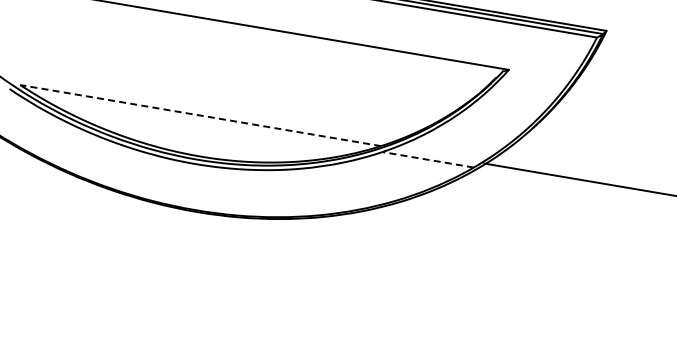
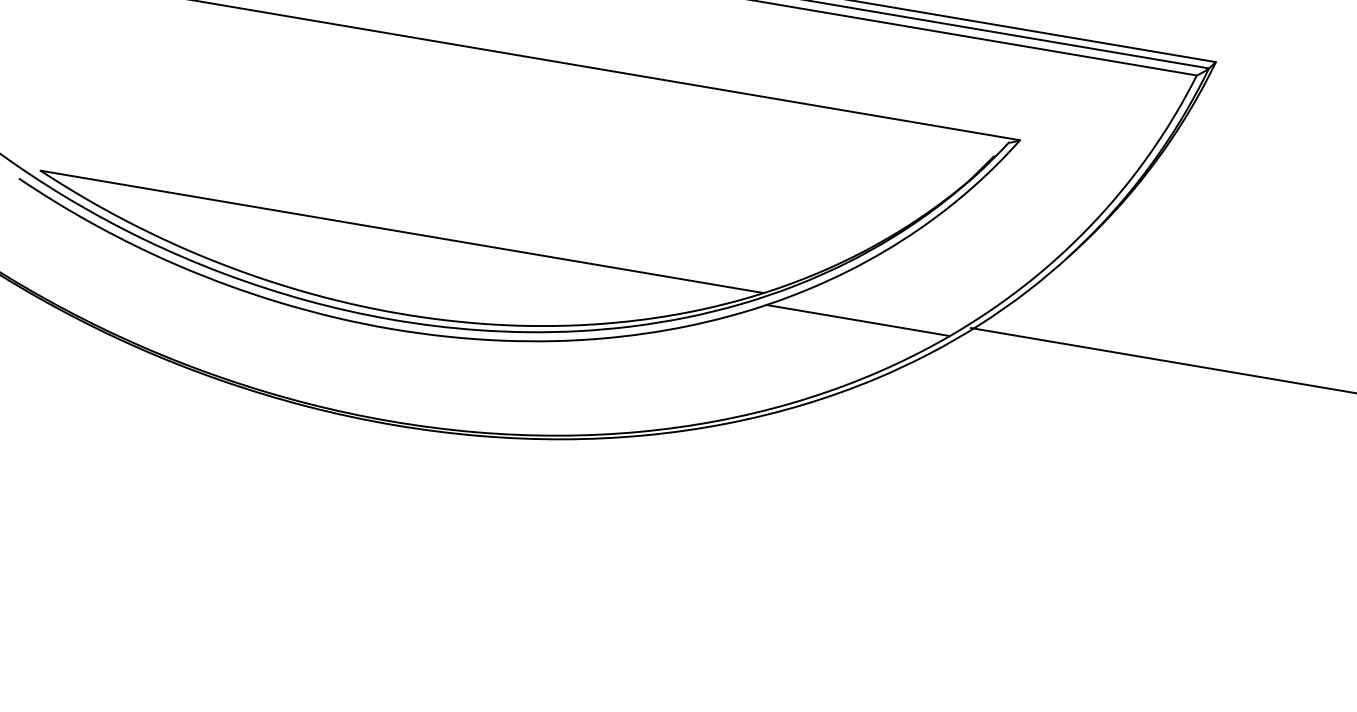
line: (200, 115) -> (401, 231), dashed -> solid
line: (427, 159) -> (856, 319), dashed -> solid

